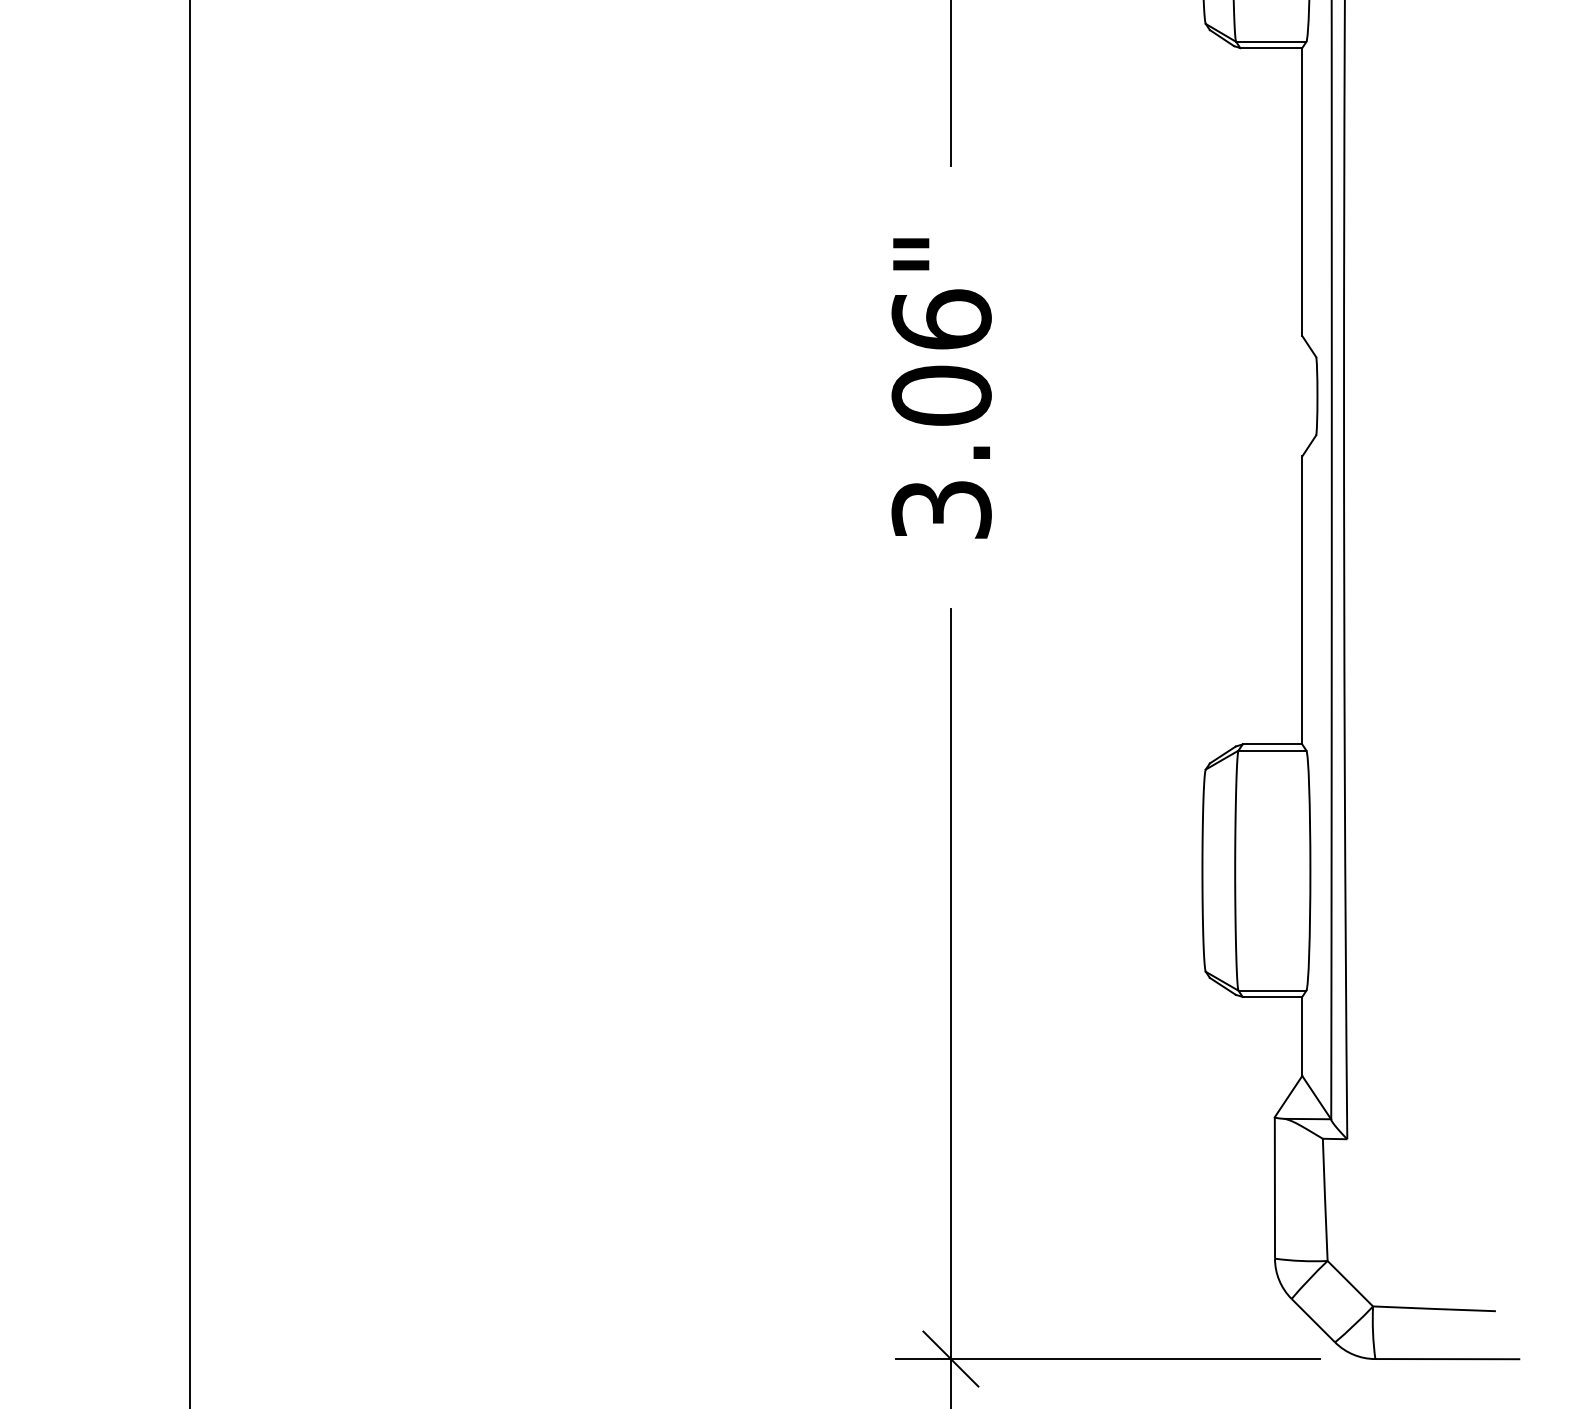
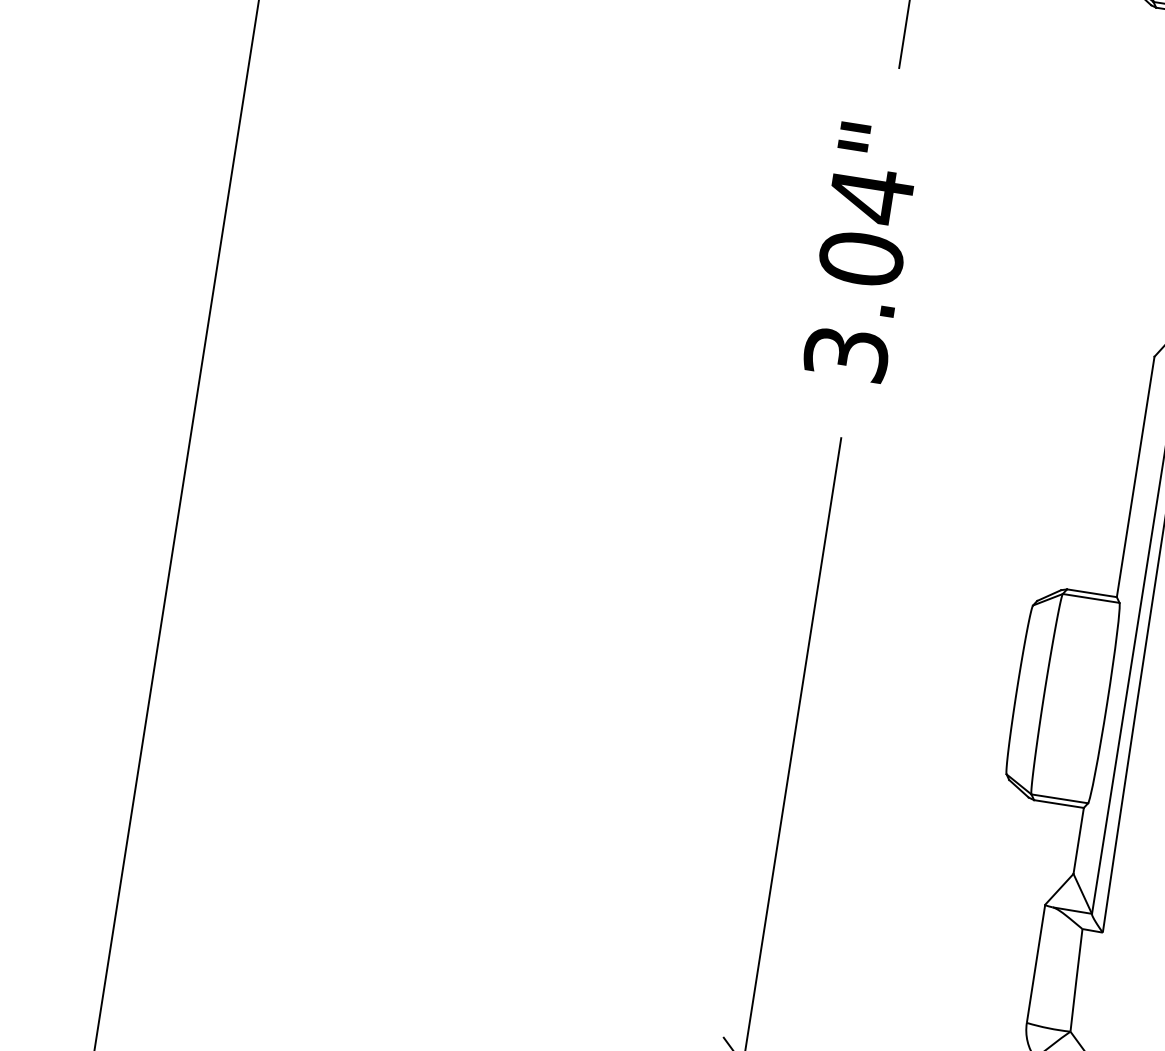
text: (941, 319) -> (871, 195), 3.06" -> 3.04"

